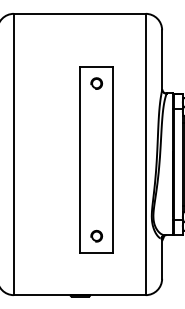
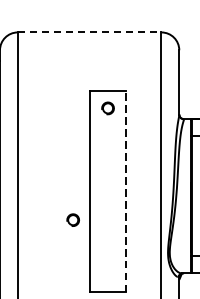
line: (79, 13) -> (89, 32), solid -> dashed
line: (113, 159) -> (126, 191), solid -> dashed
part: (96, 235) -> (72, 219), moved

